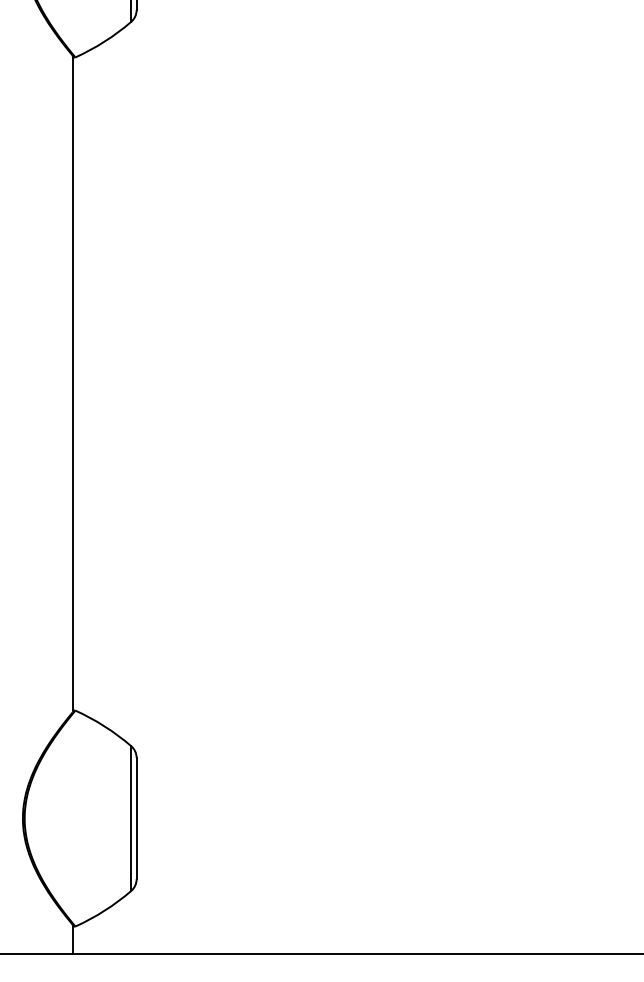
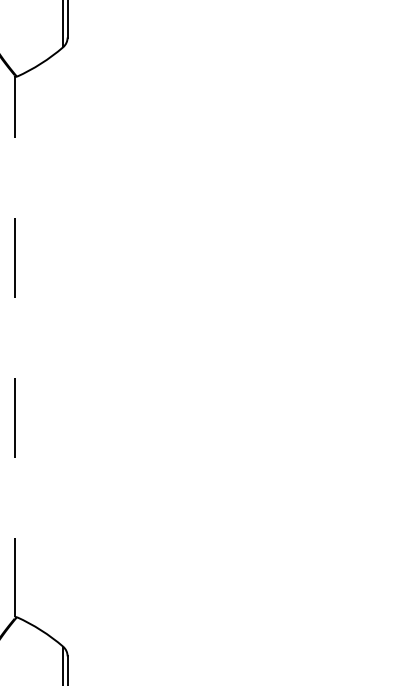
line: (72, 383) -> (14, 346), solid -> dashed

